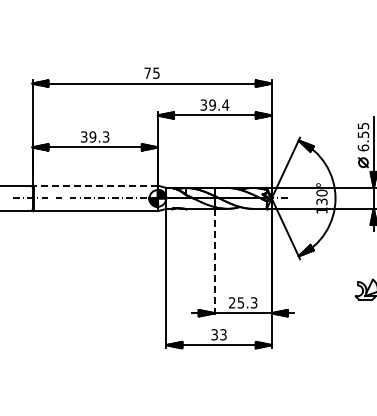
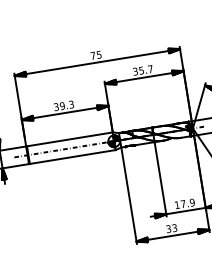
text: (219, 104) -> (146, 69), 39.4 -> 35.7
line: (95, 185) -> (69, 139), dashed -> solid
line: (214, 262) -> (160, 179), dashed -> solid
text: (242, 302) -> (184, 203), 25.3 -> 17.9

